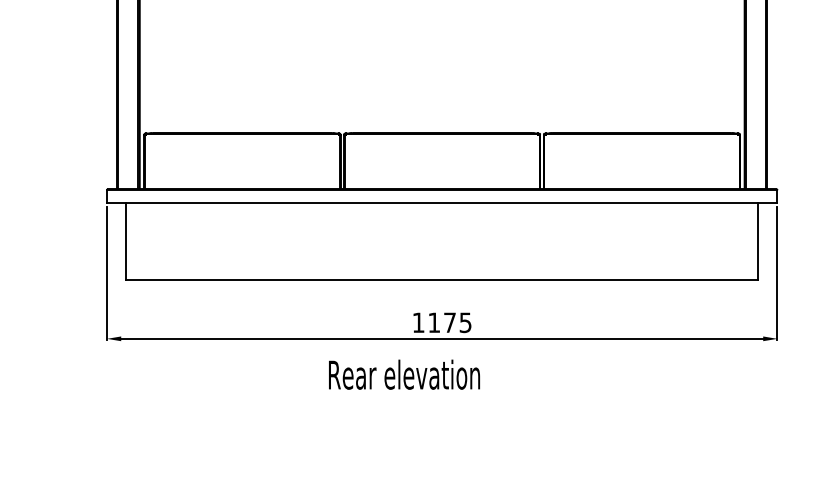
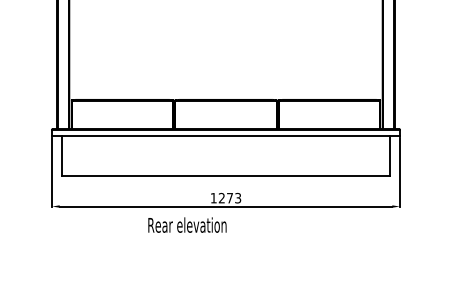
text: (448, 321) -> (229, 197), 1175 -> 1273
text: (404, 373) -> (187, 224), moved

